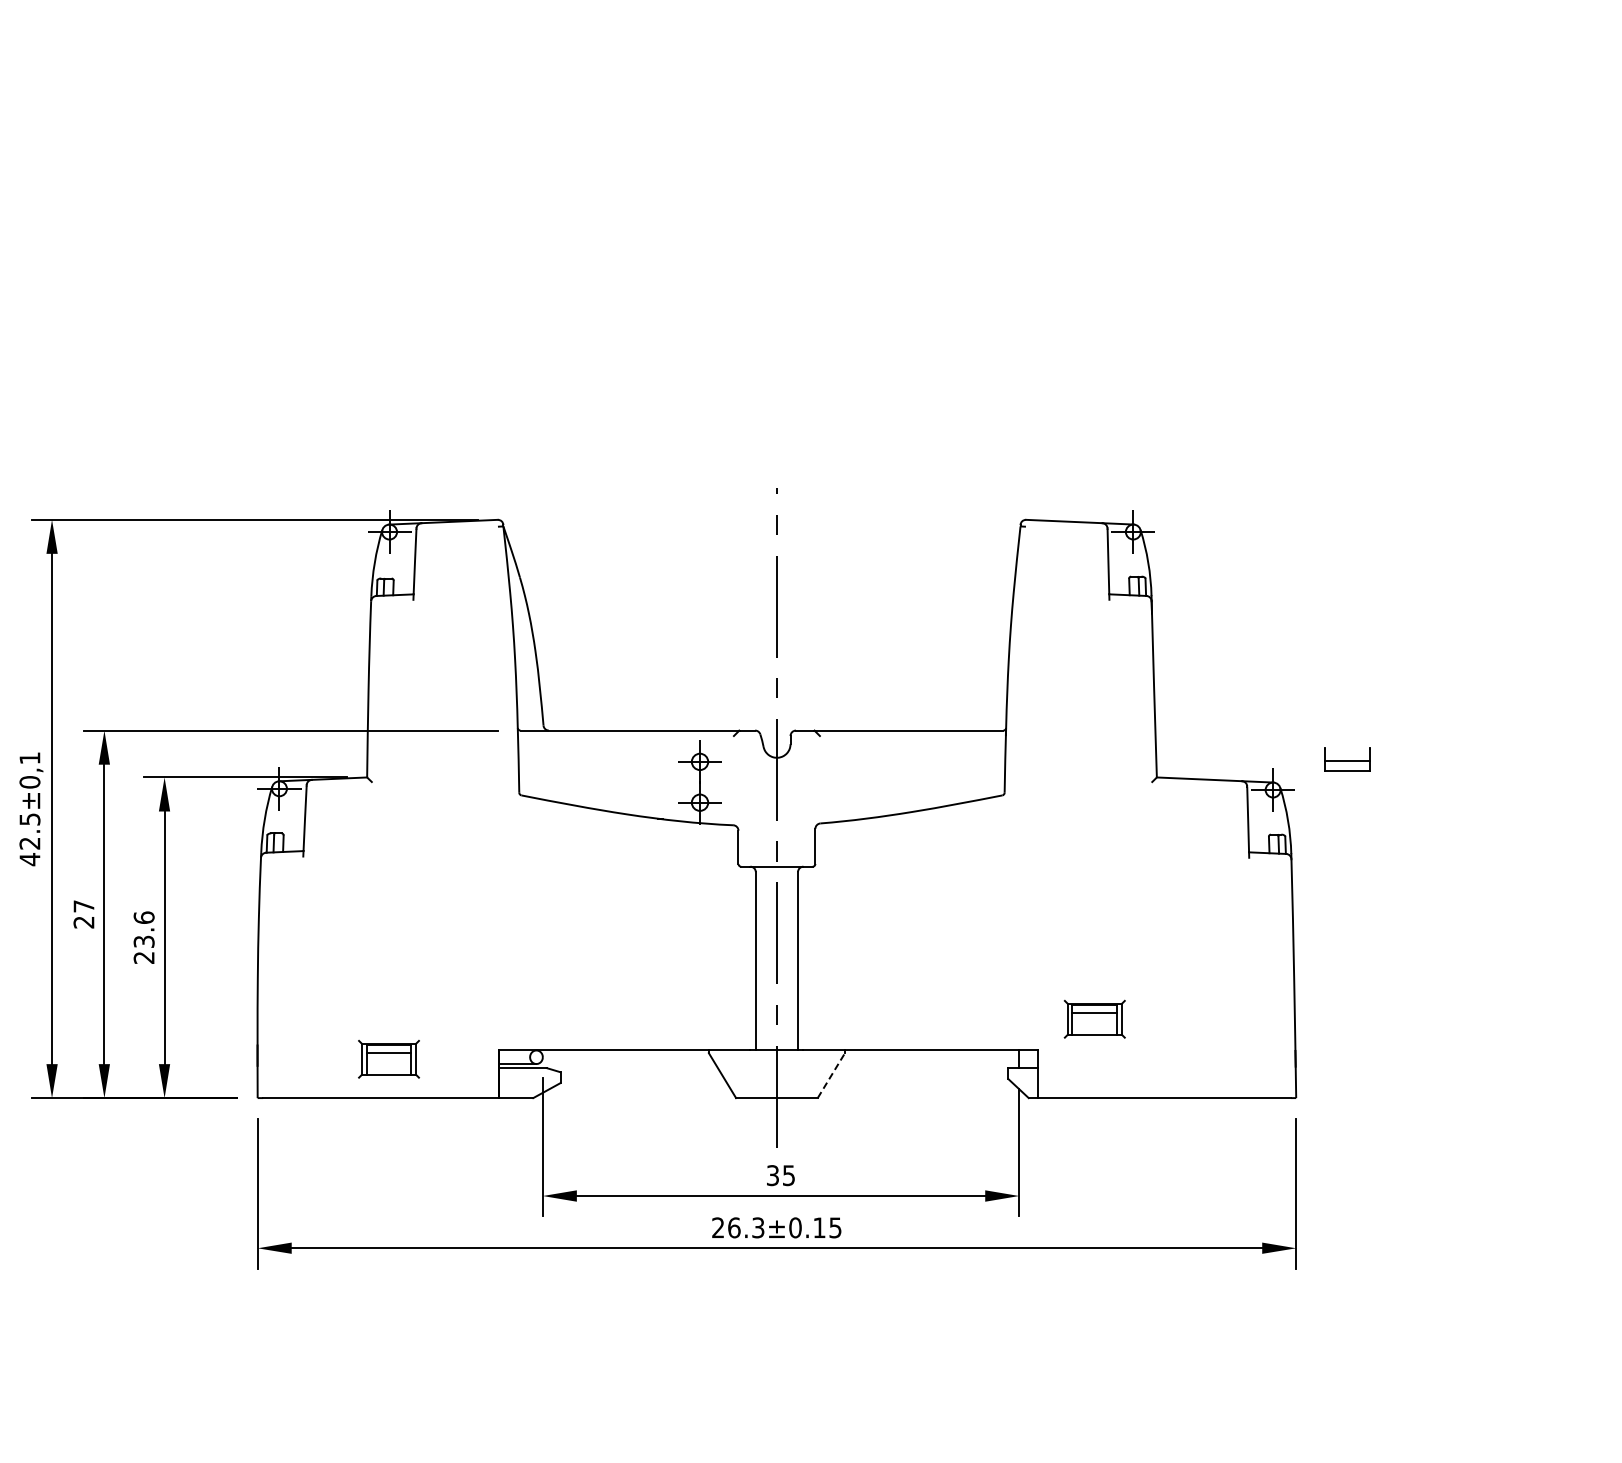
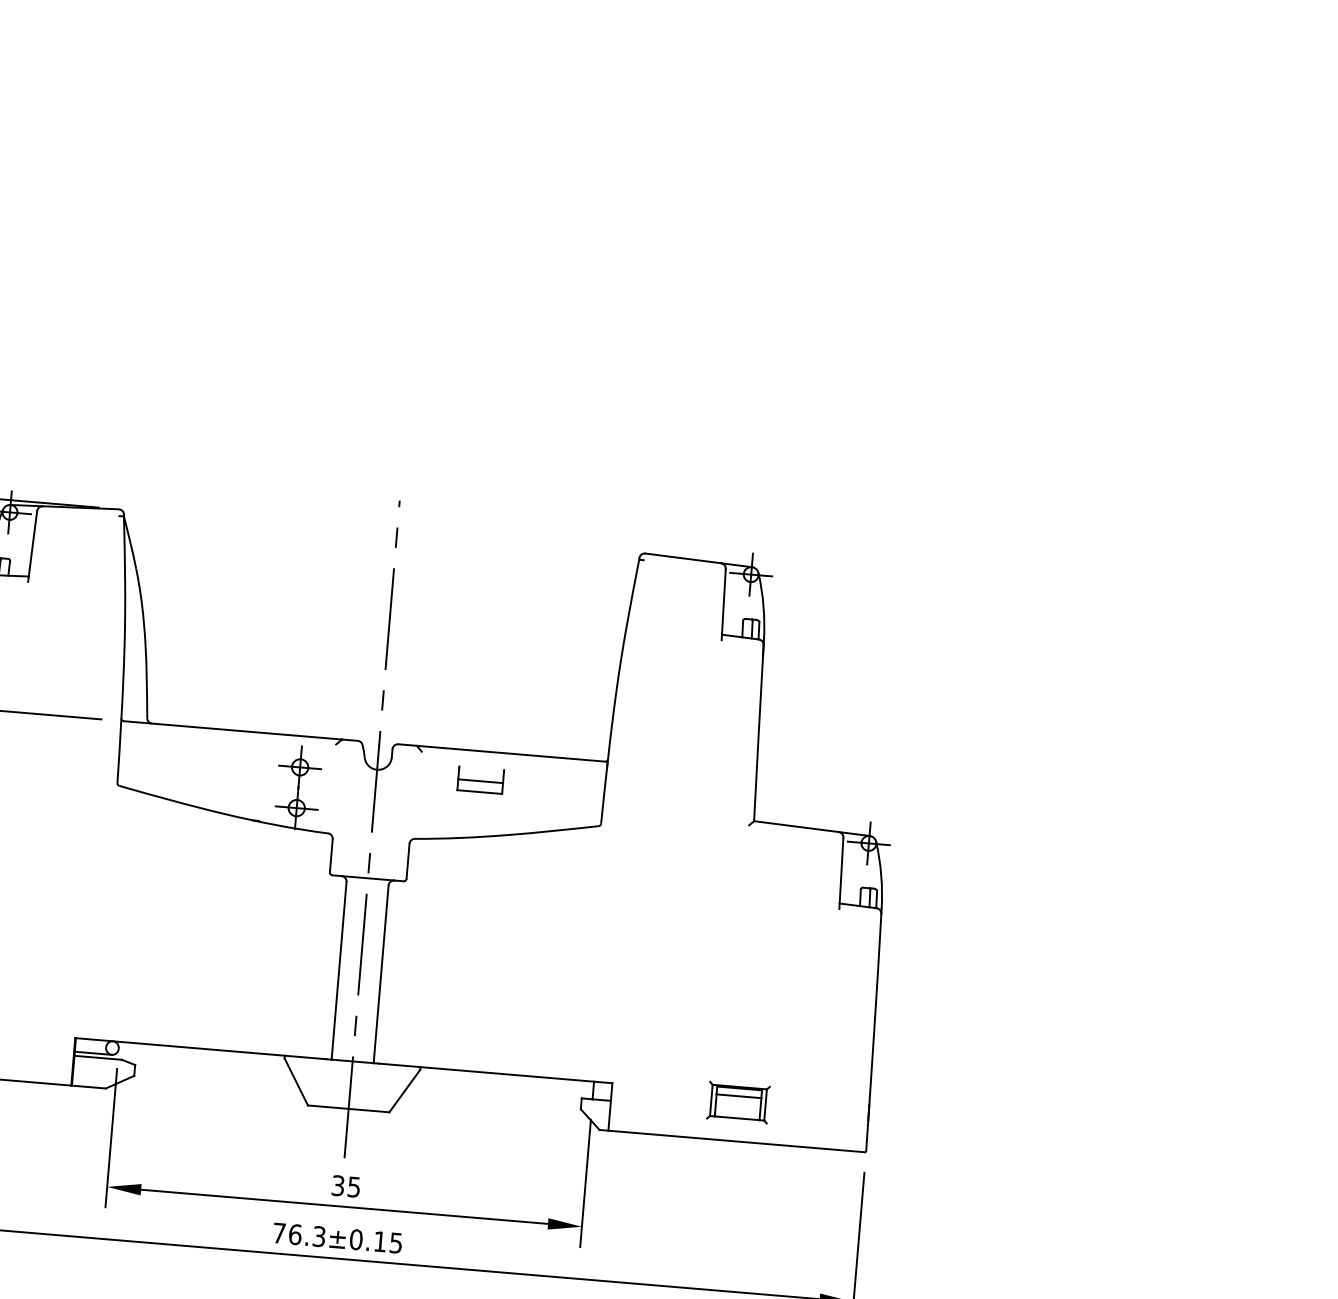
part: (1347, 759) -> (481, 780), moved
part: (1094, 1018) -> (738, 1101), moved
line: (831, 1075) -> (404, 1090), dashed -> solid
text: (718, 1227) -> (279, 1232), 26.3±0.15 -> 76.3±0.15

